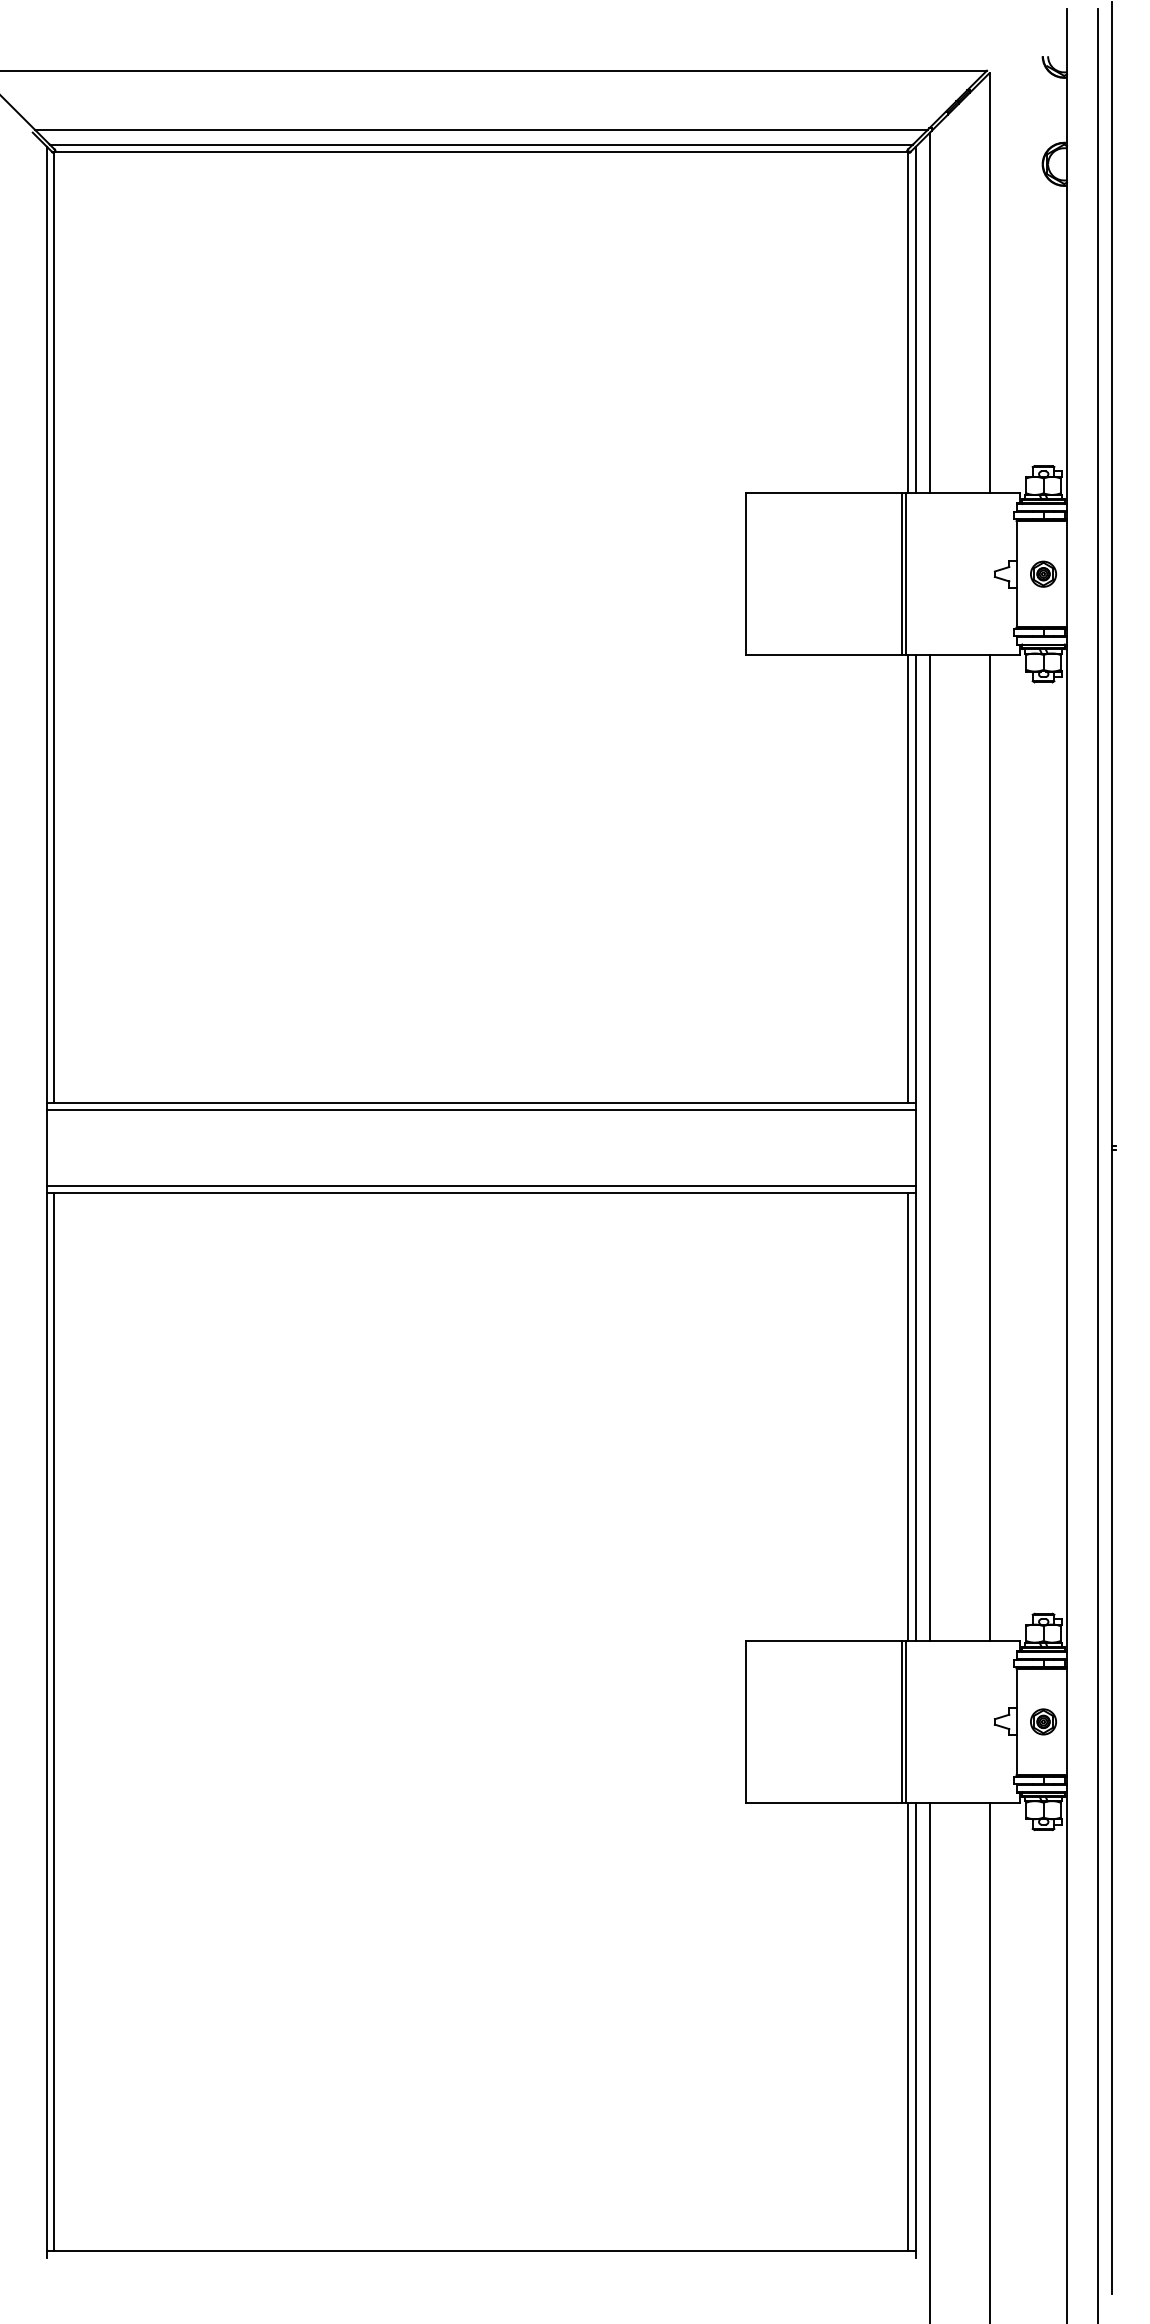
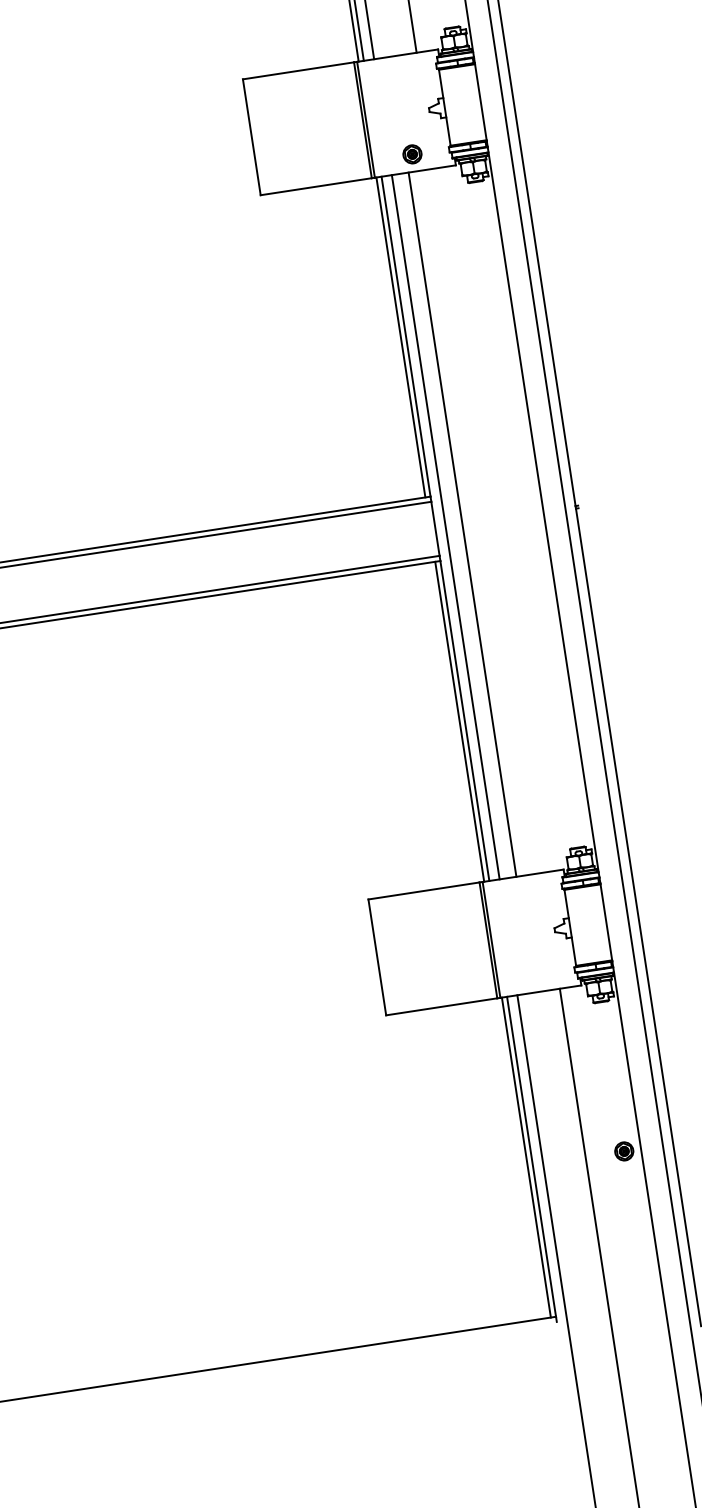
part: (1043, 573) -> (412, 153), moved
line: (989, 1147) -> (462, 524), moved
part: (1043, 1721) -> (624, 1151), moved

